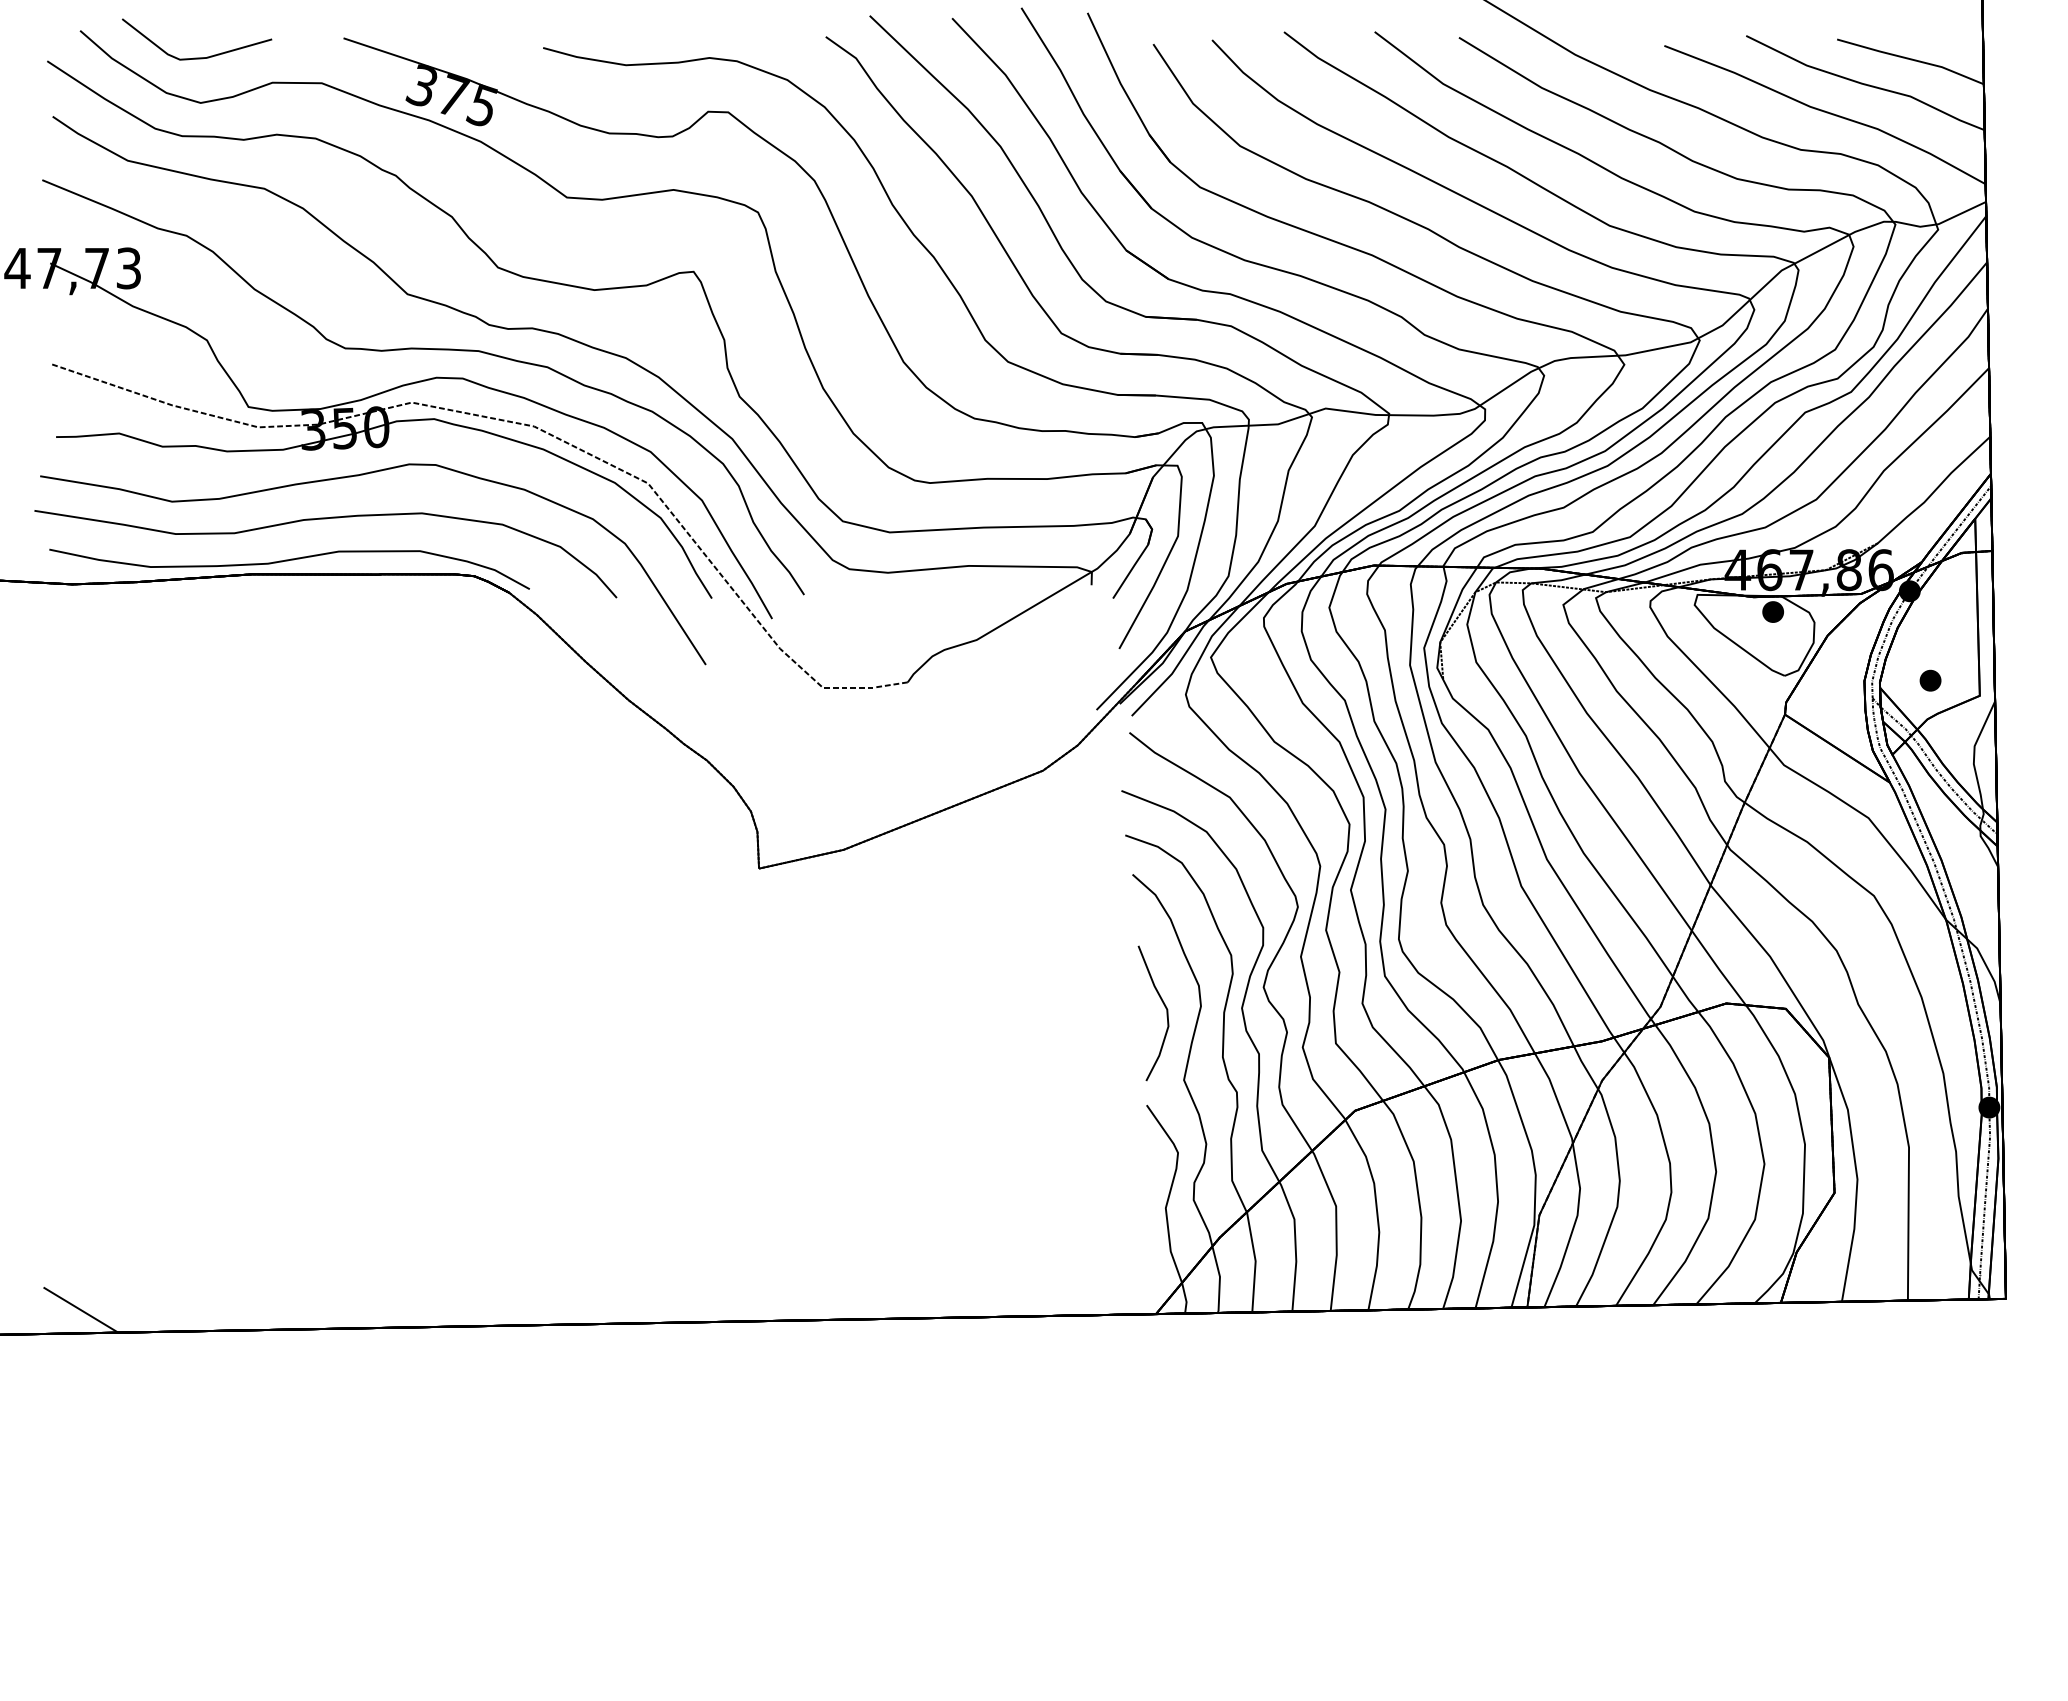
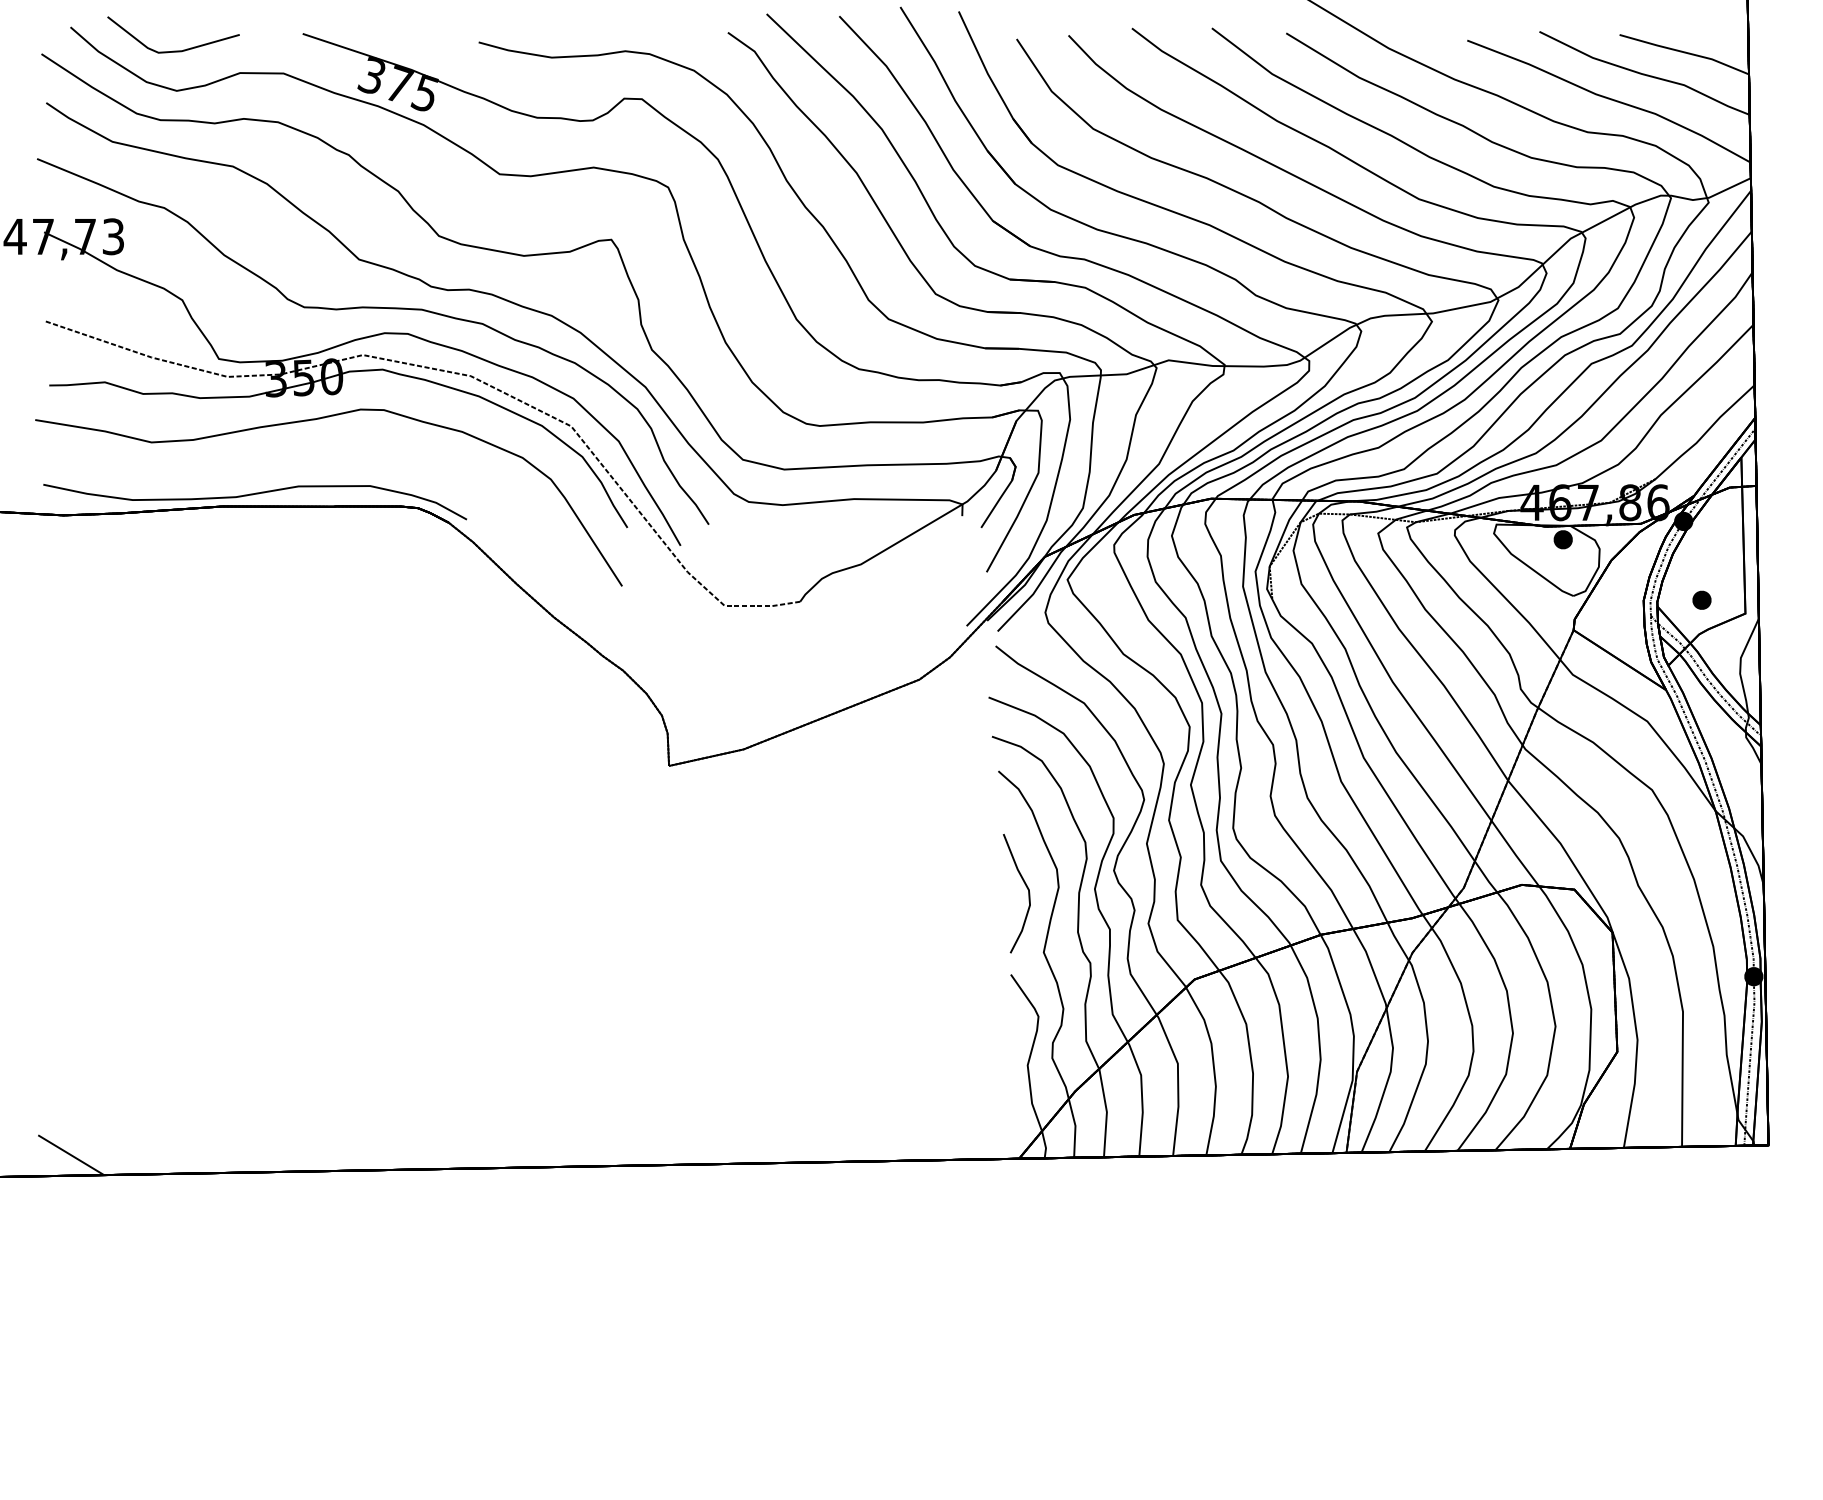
part: (325, 519) -> (286, 458), removed

